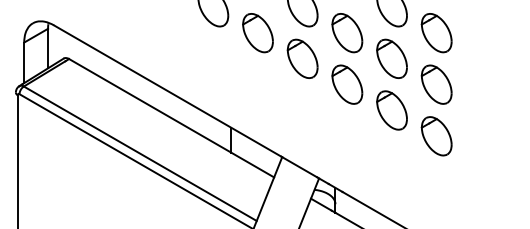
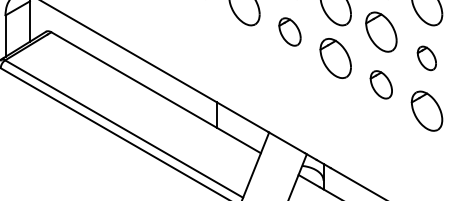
part: (302, 58) -> (289, 31), size x0.7
part: (436, 84) -> (426, 58), size x0.6
part: (391, 110) -> (380, 84), size x0.7

